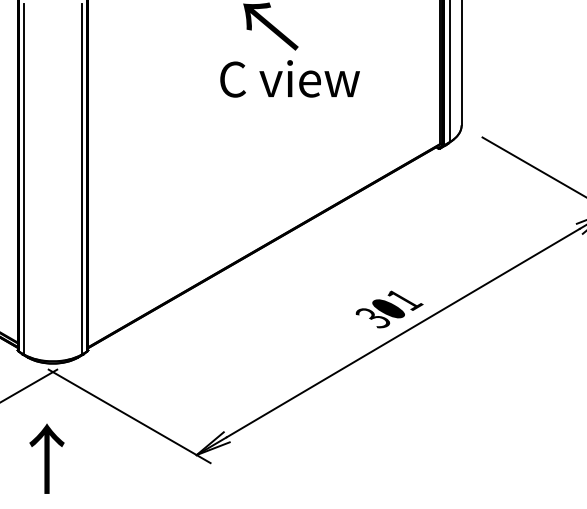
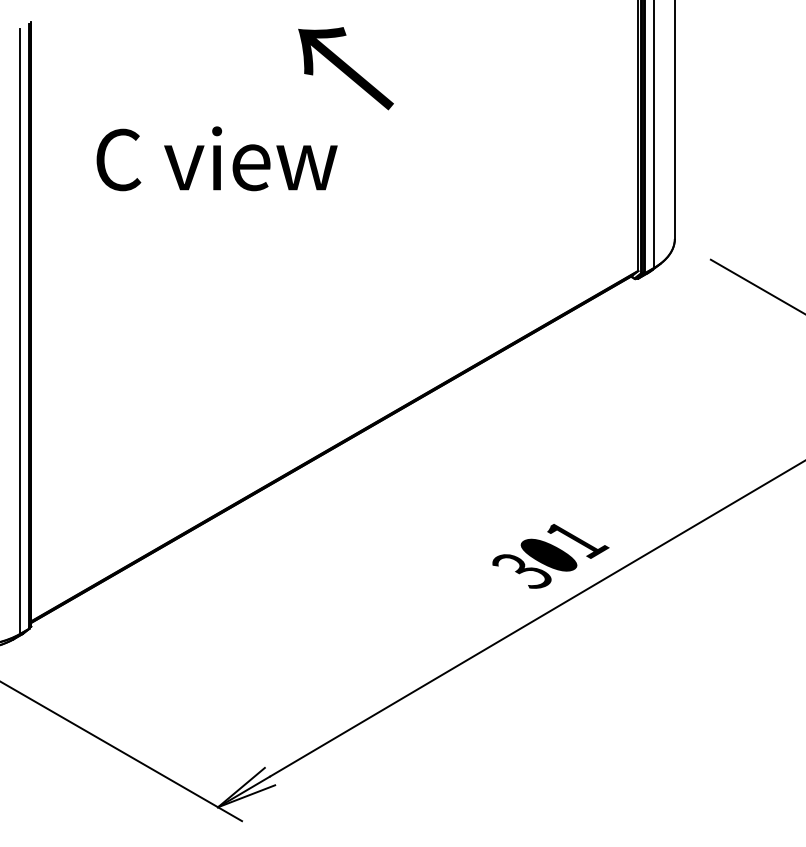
text: (289, 78) -> (216, 158), moved

